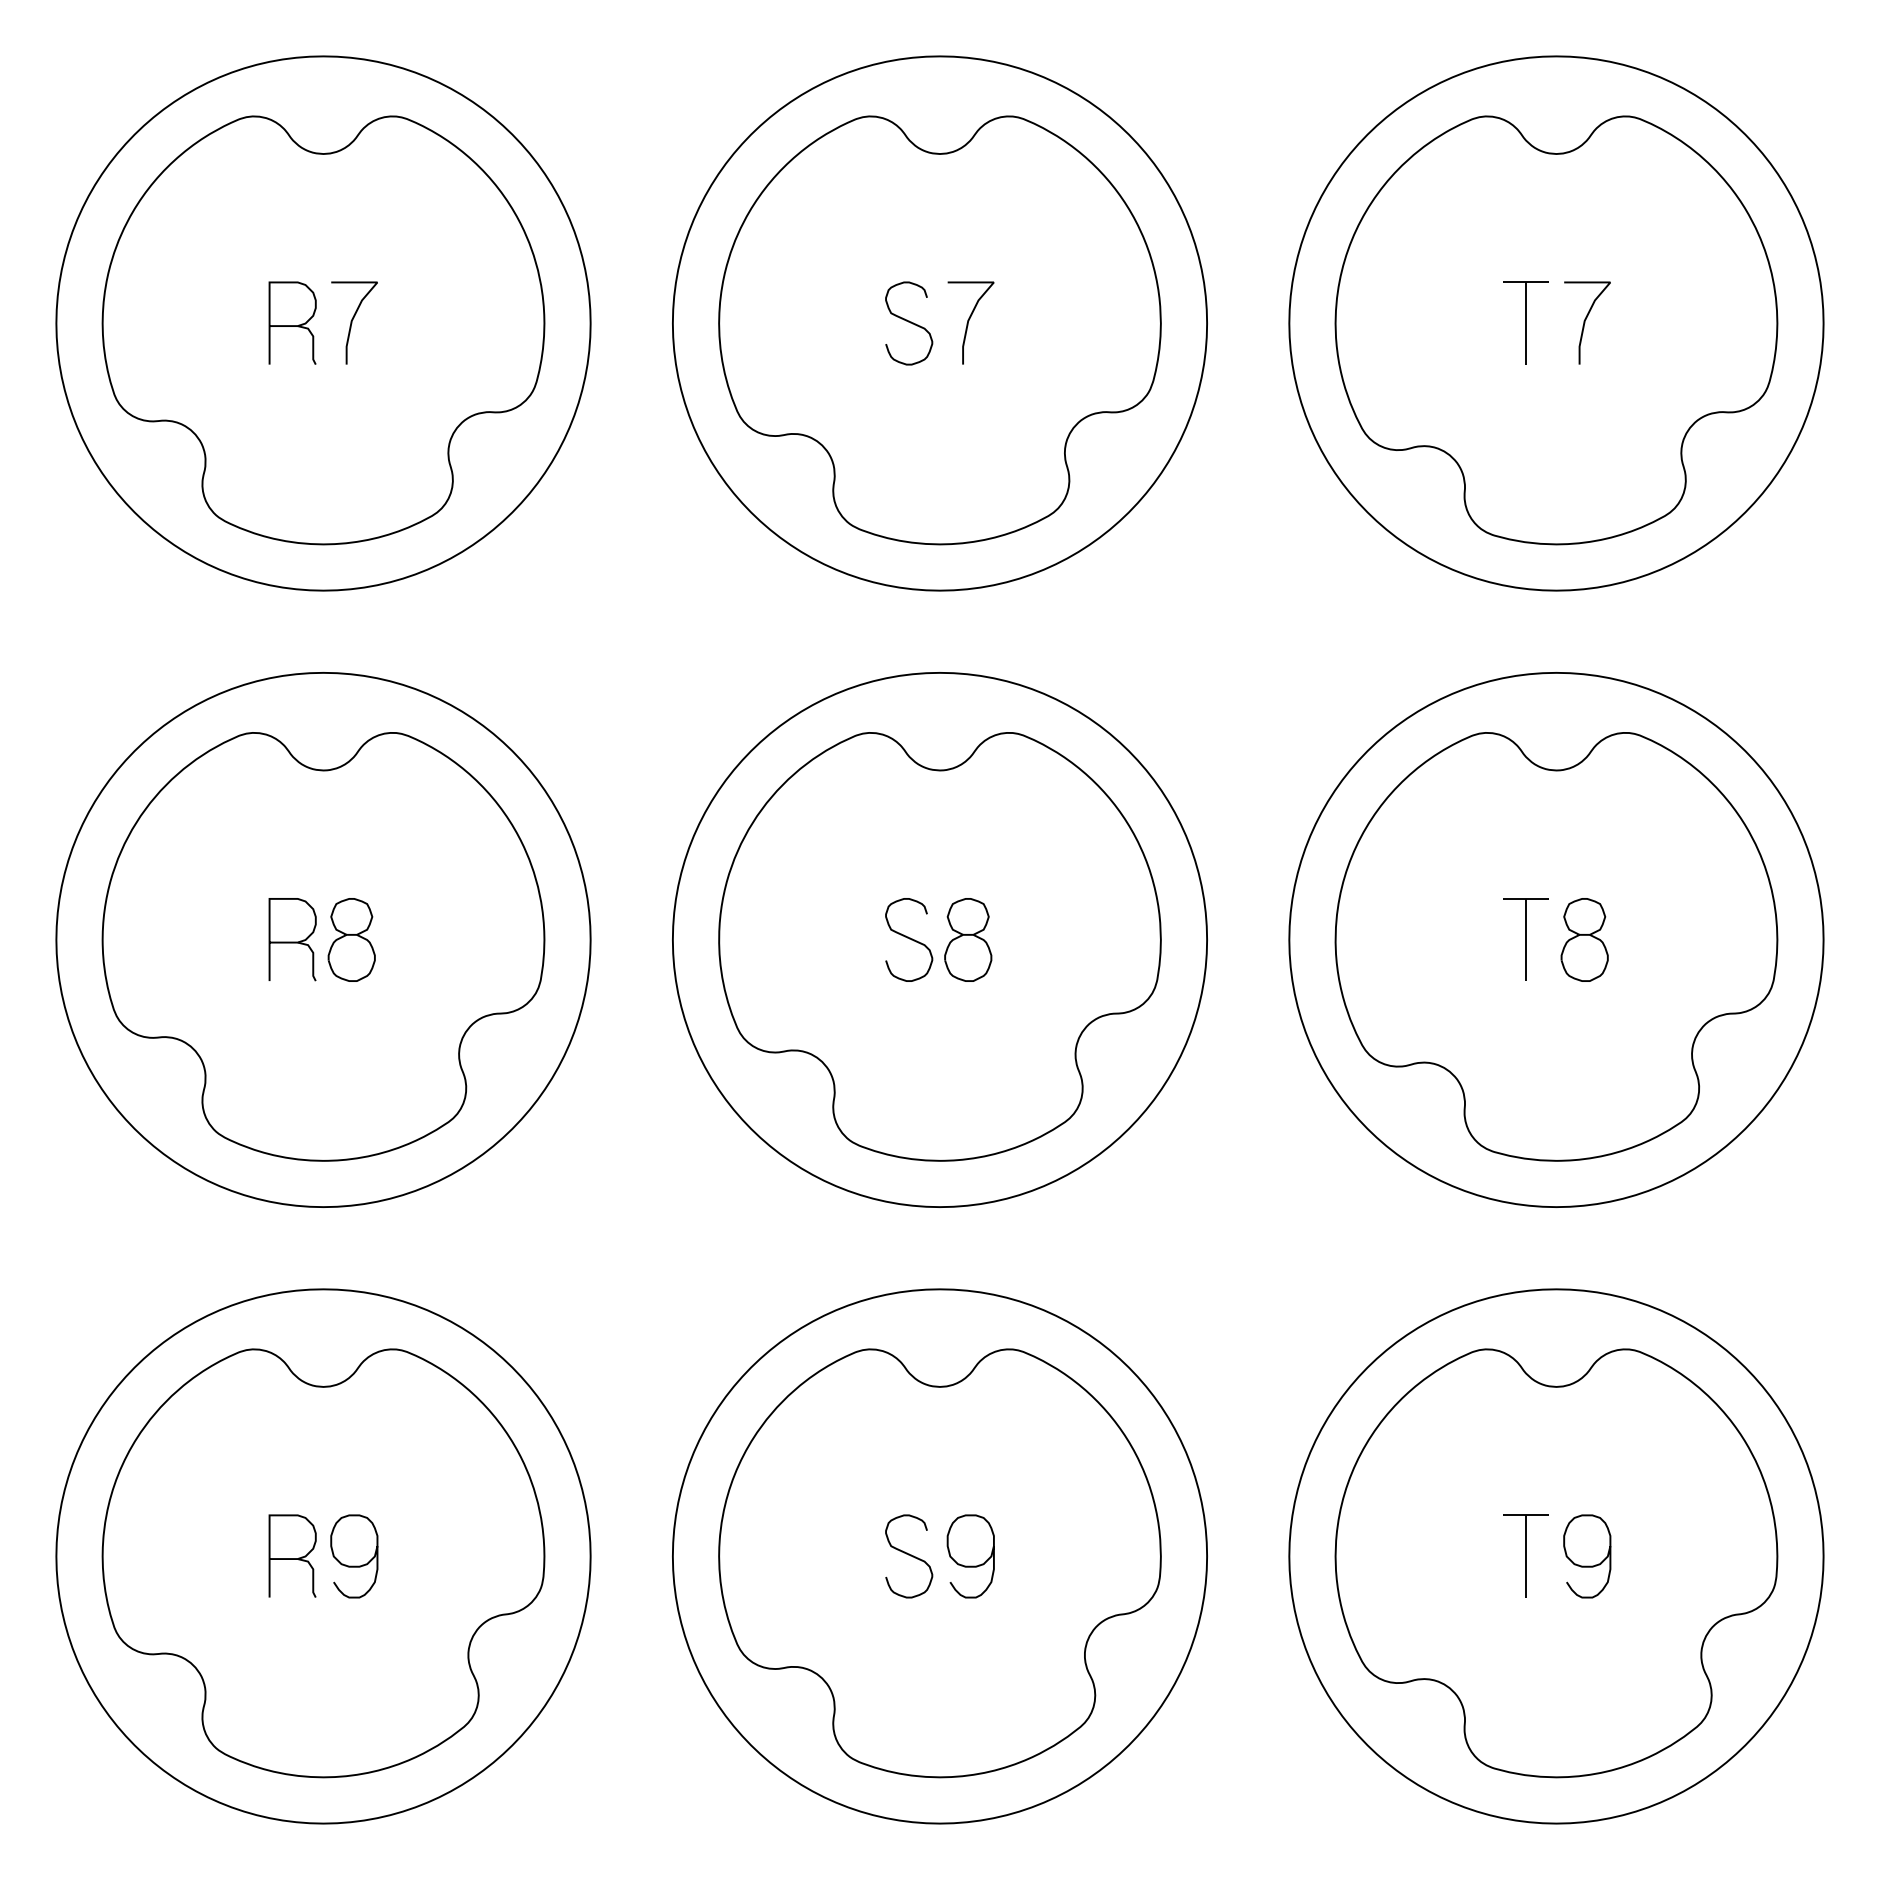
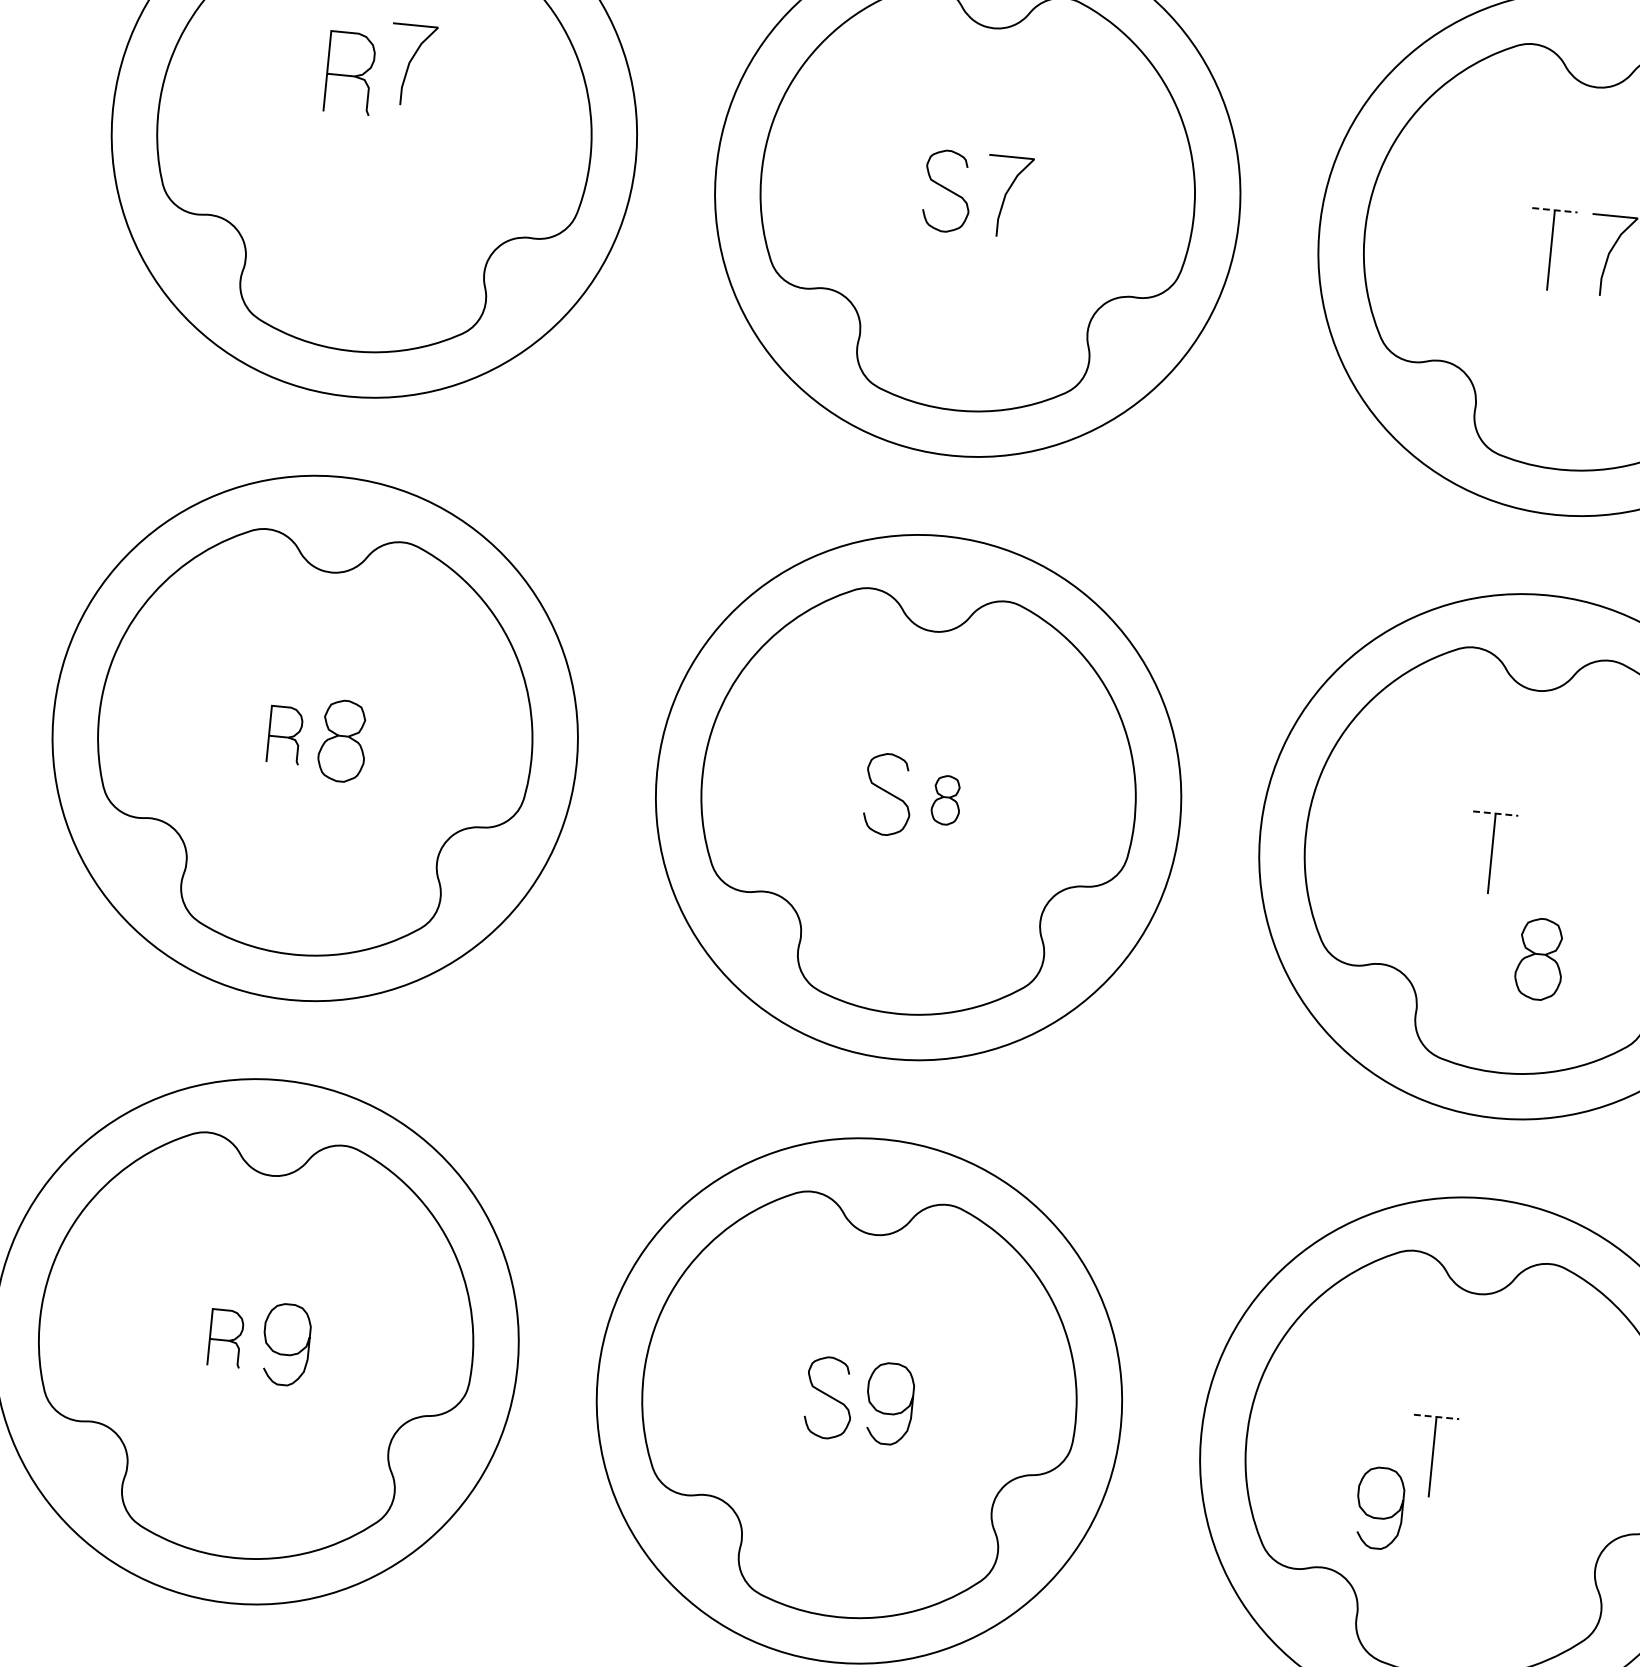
line: (1526, 282) -> (1555, 210), solid -> dashed
part: (292, 322) -> (349, 72), moved
curve: (352, 322) -> (409, 64), moved
line: (1526, 898) -> (1496, 813), solid -> dashed
part: (292, 939) -> (284, 735), size x0.7
part: (968, 939) -> (946, 799), size x0.6
part: (1584, 939) -> (1539, 958), moved
line: (1526, 1515) -> (1437, 1417), solid -> dashed
part: (292, 1555) -> (225, 1337), size x0.7
curve: (1587, 1565) -> (1379, 1517), moved

